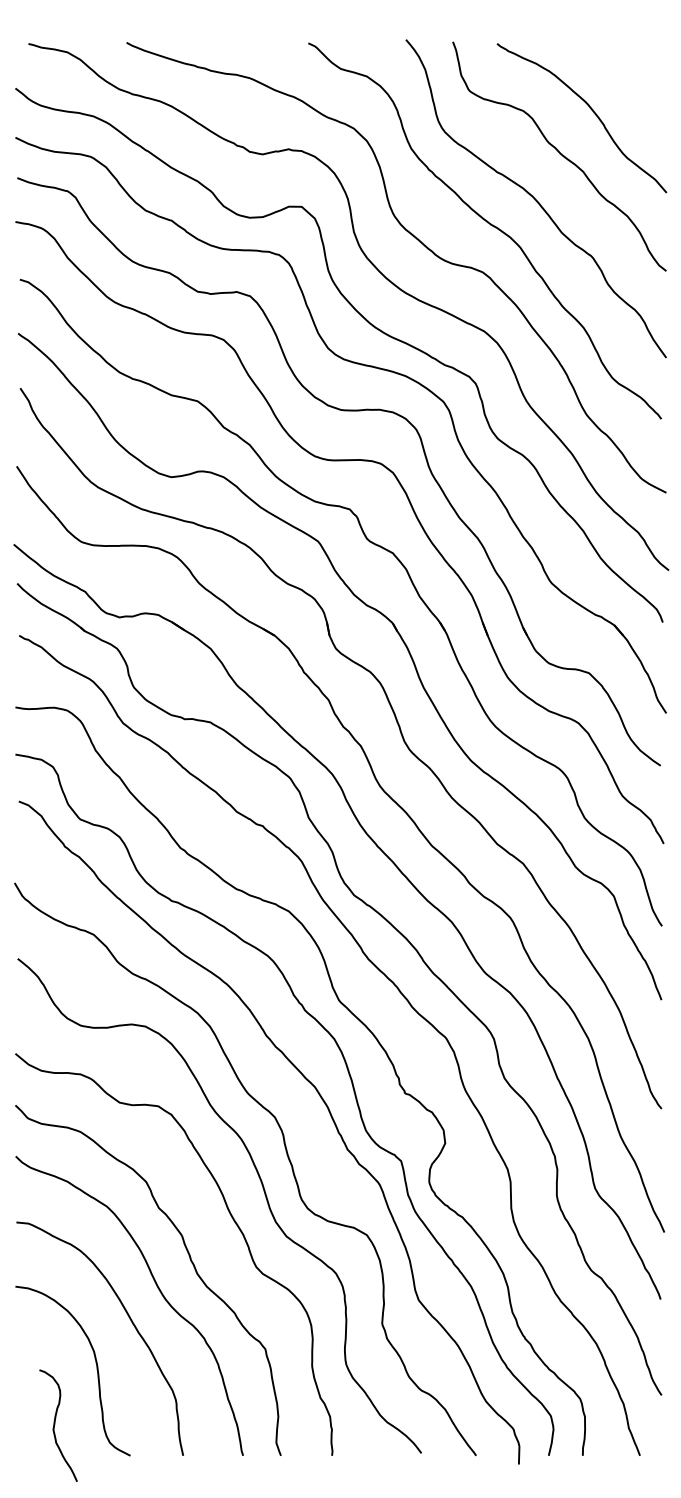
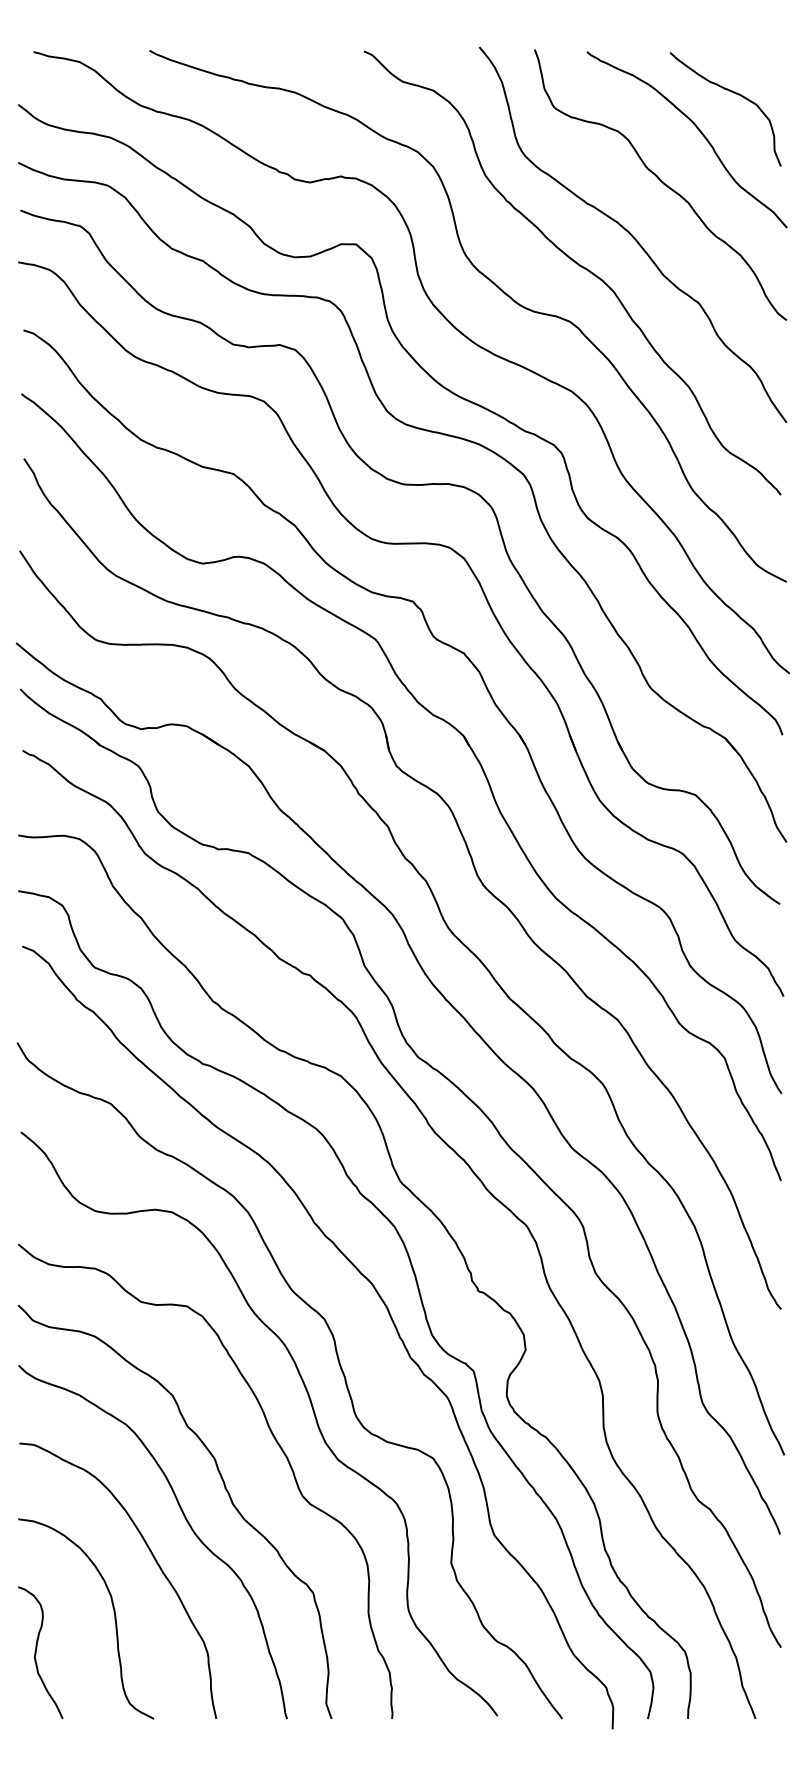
curve: (619, 78) -> (731, 92), added
curve: (55, 1425) -> (37, 1652), moved

